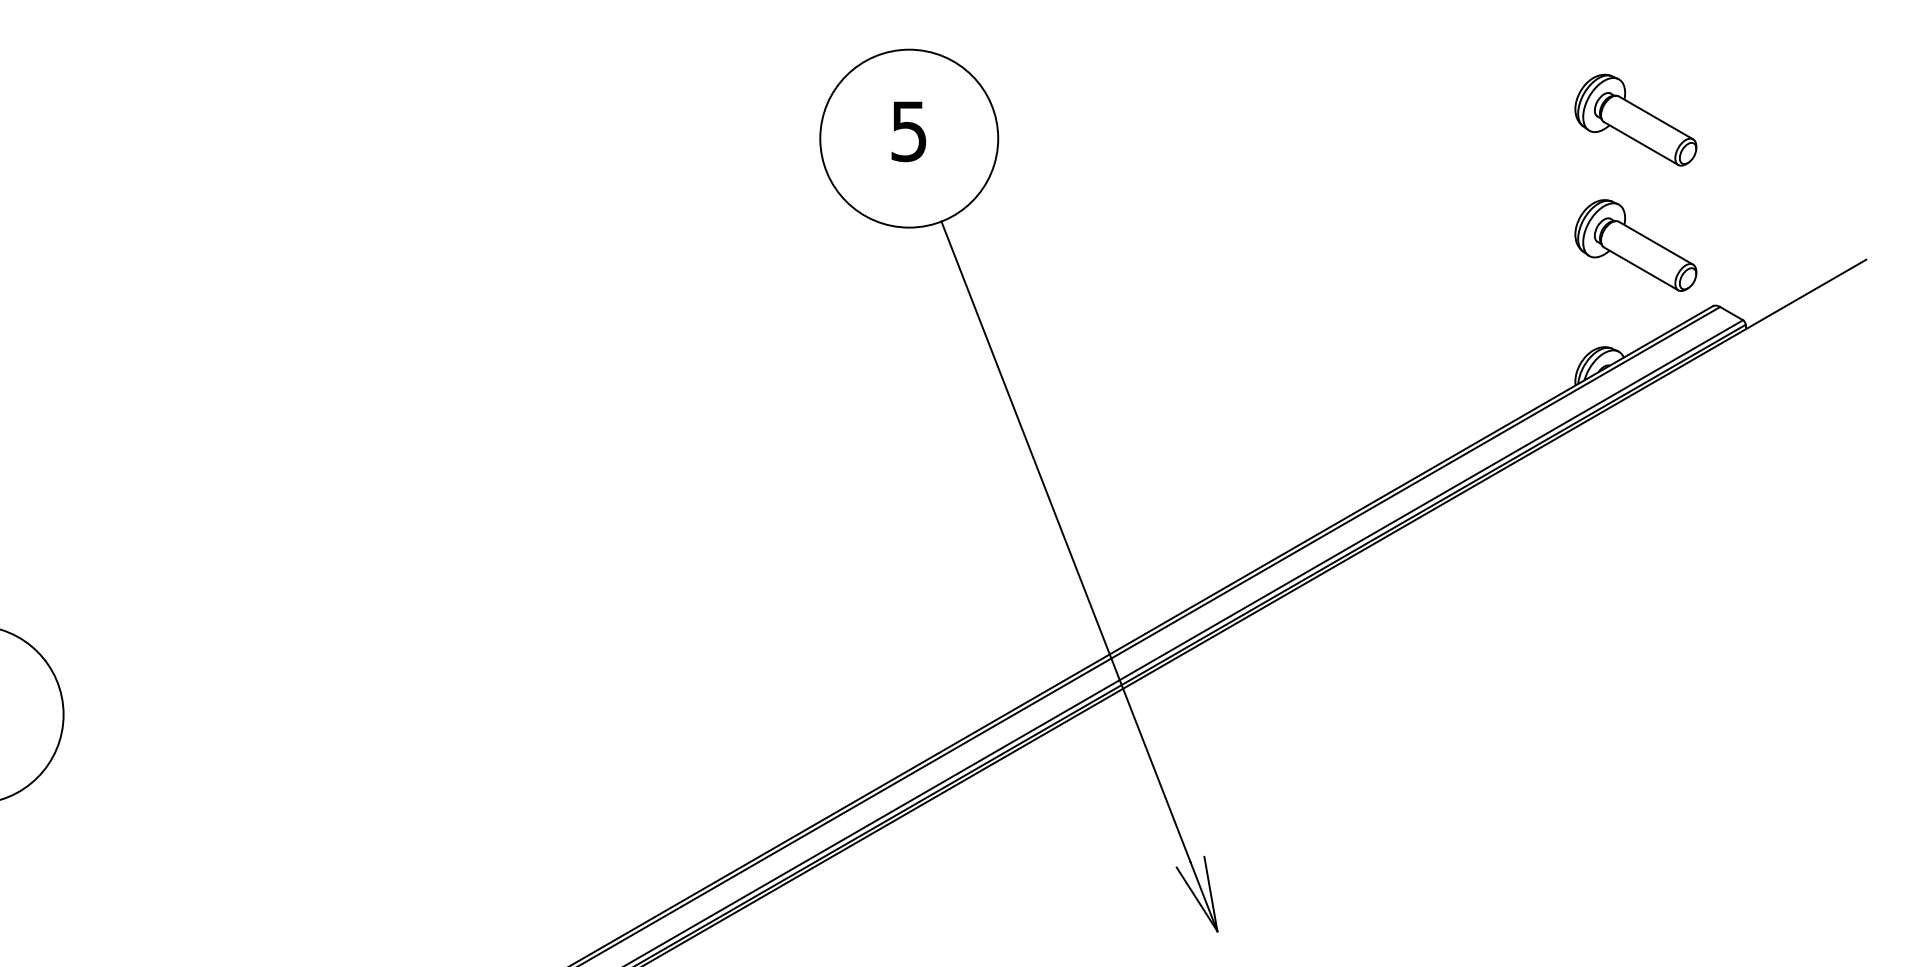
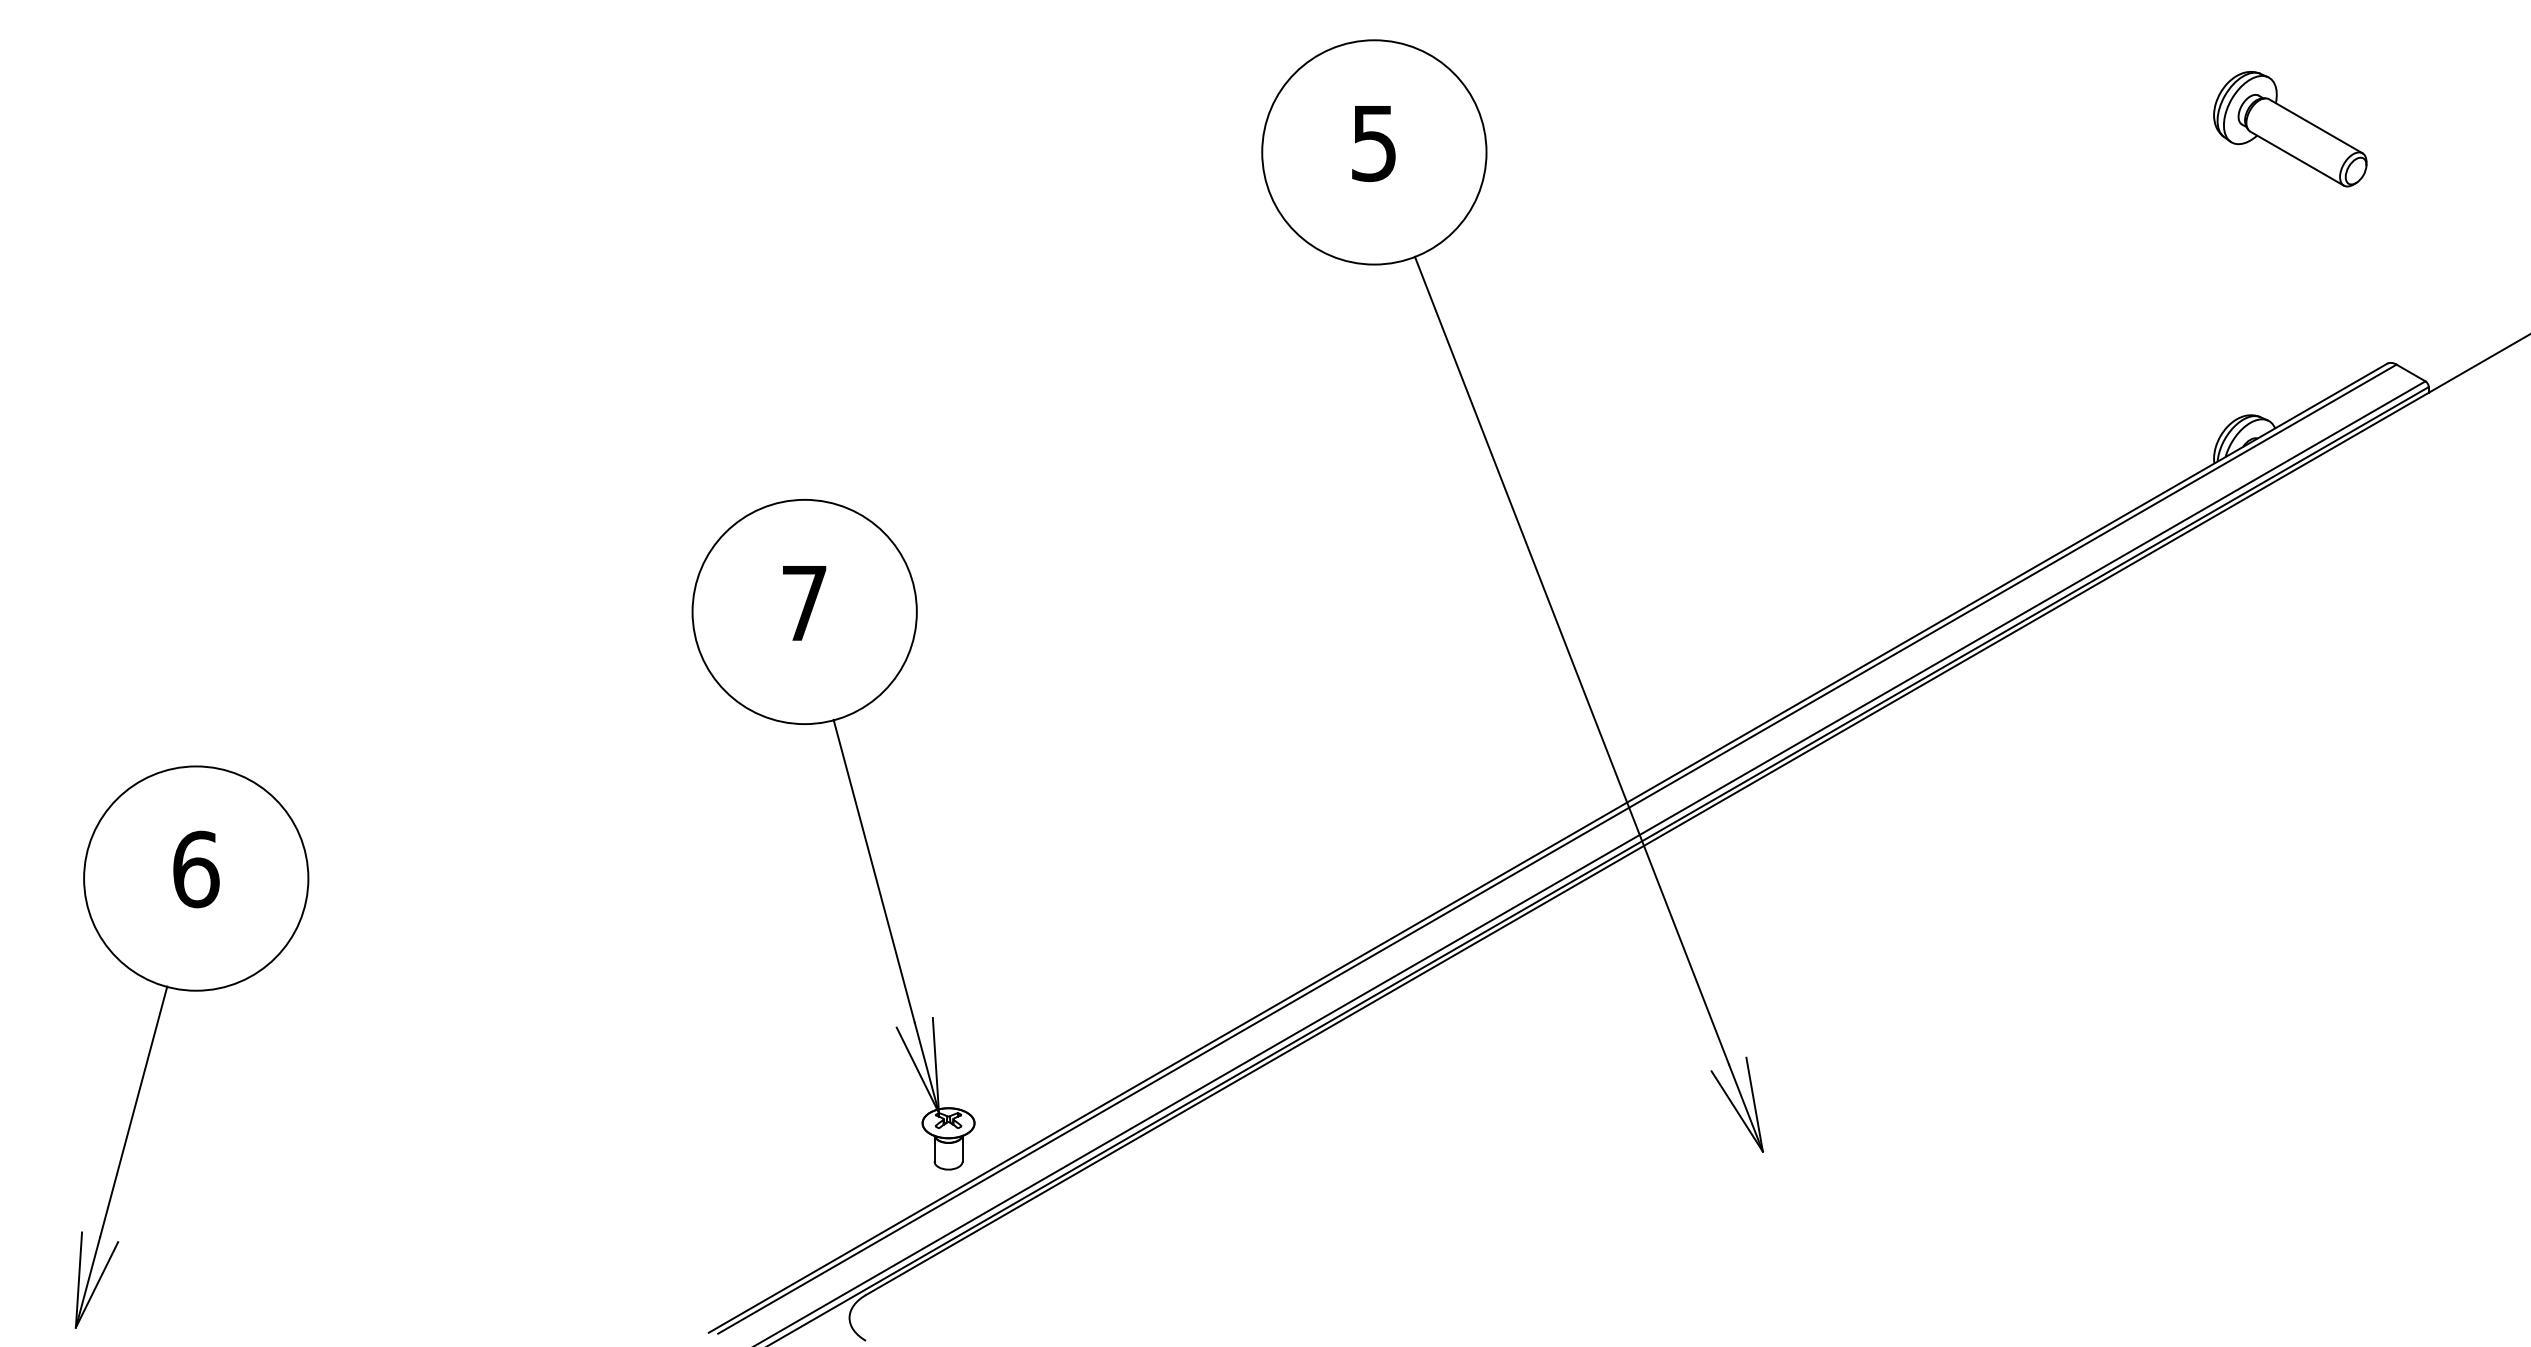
part: (1636, 245) -> (2290, 287), removed
part: (502, 674) -> (861, 828), added

